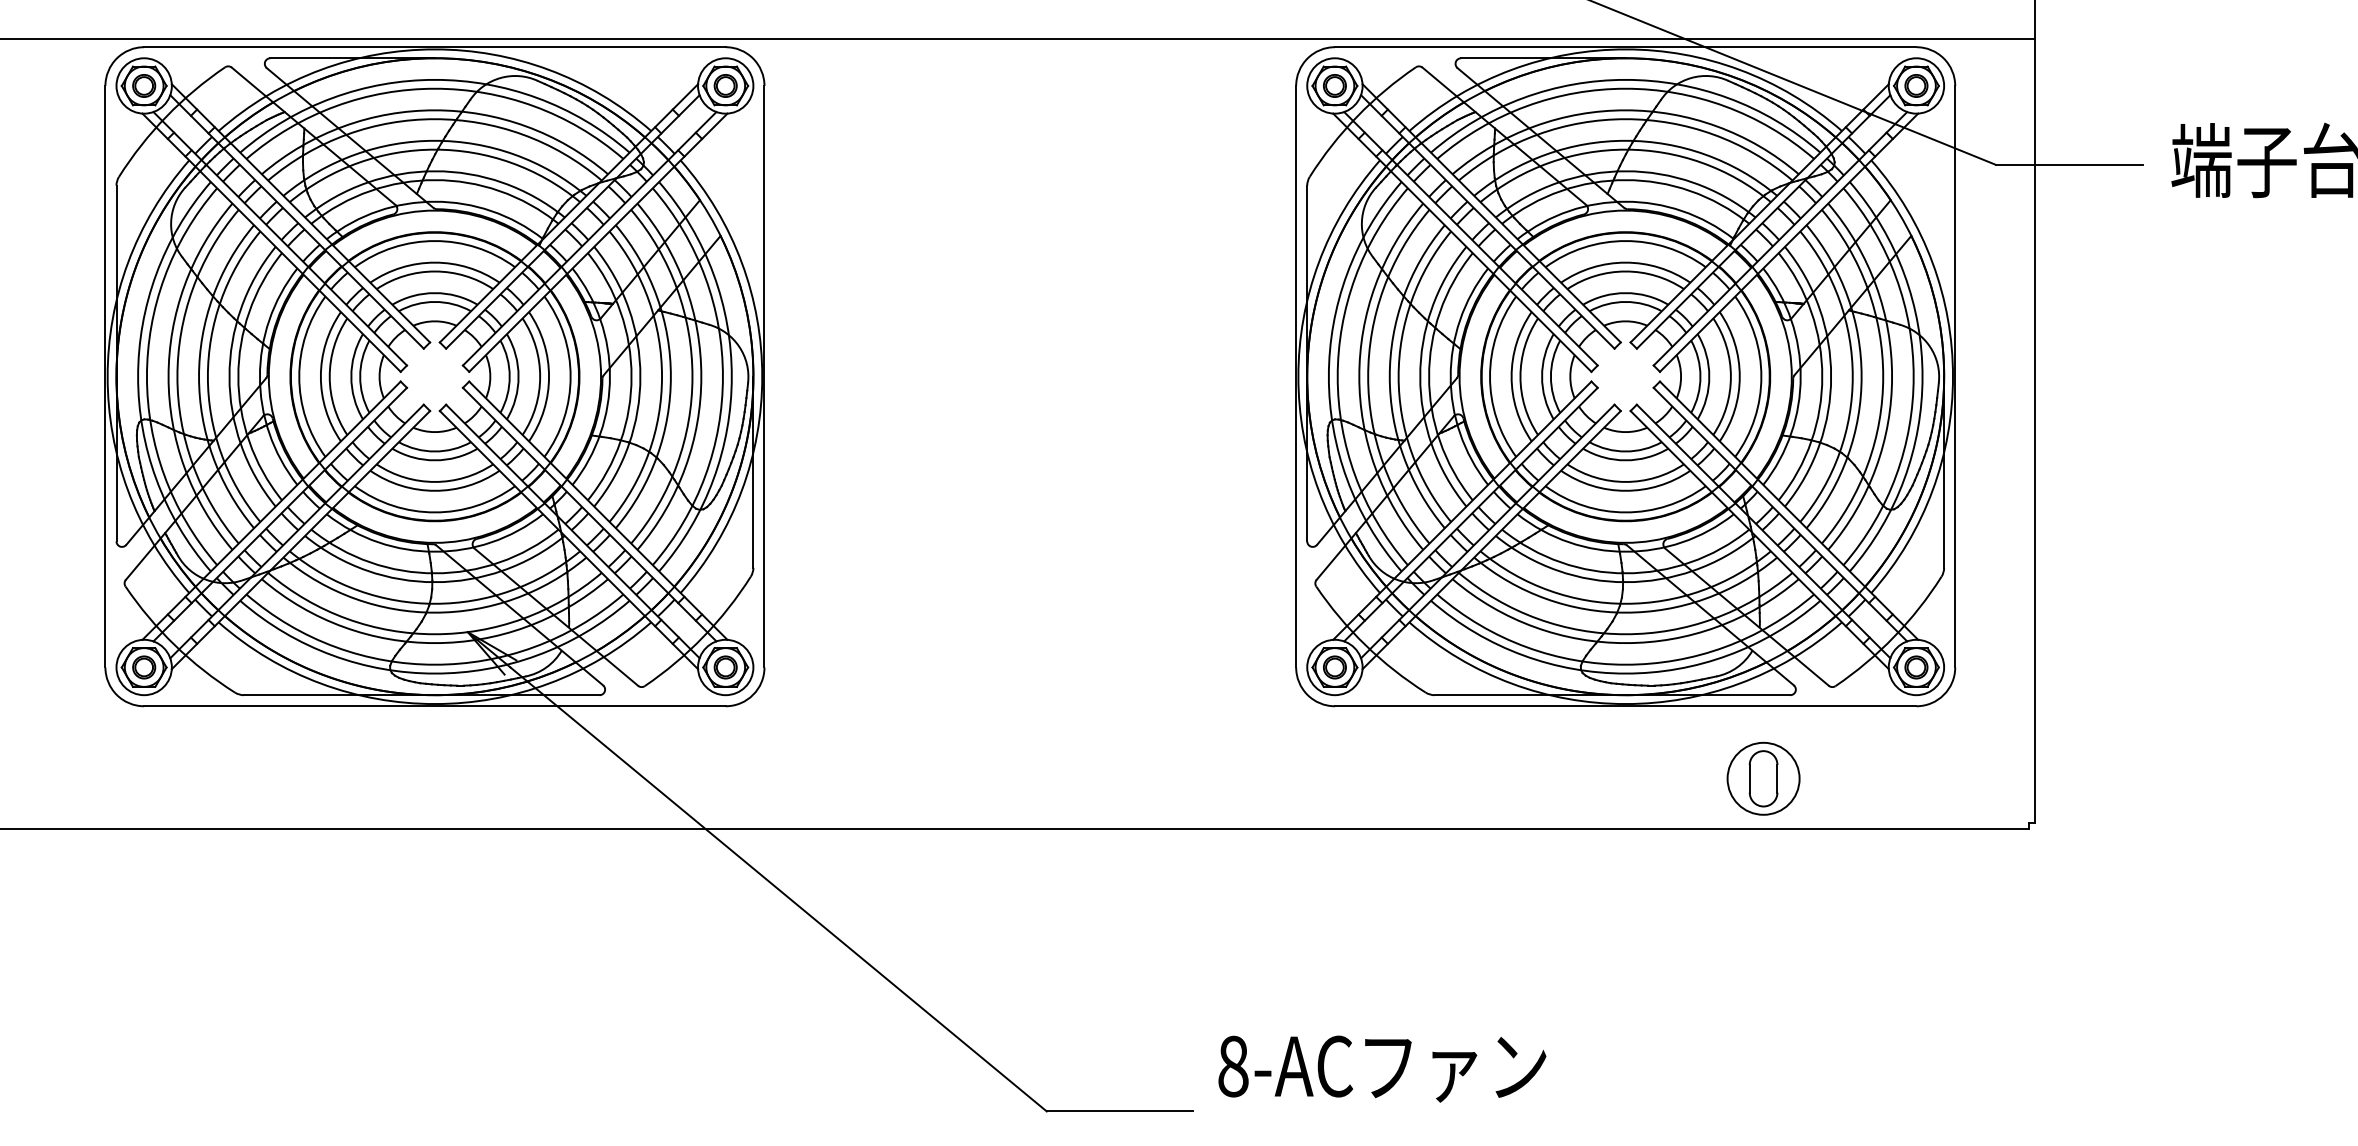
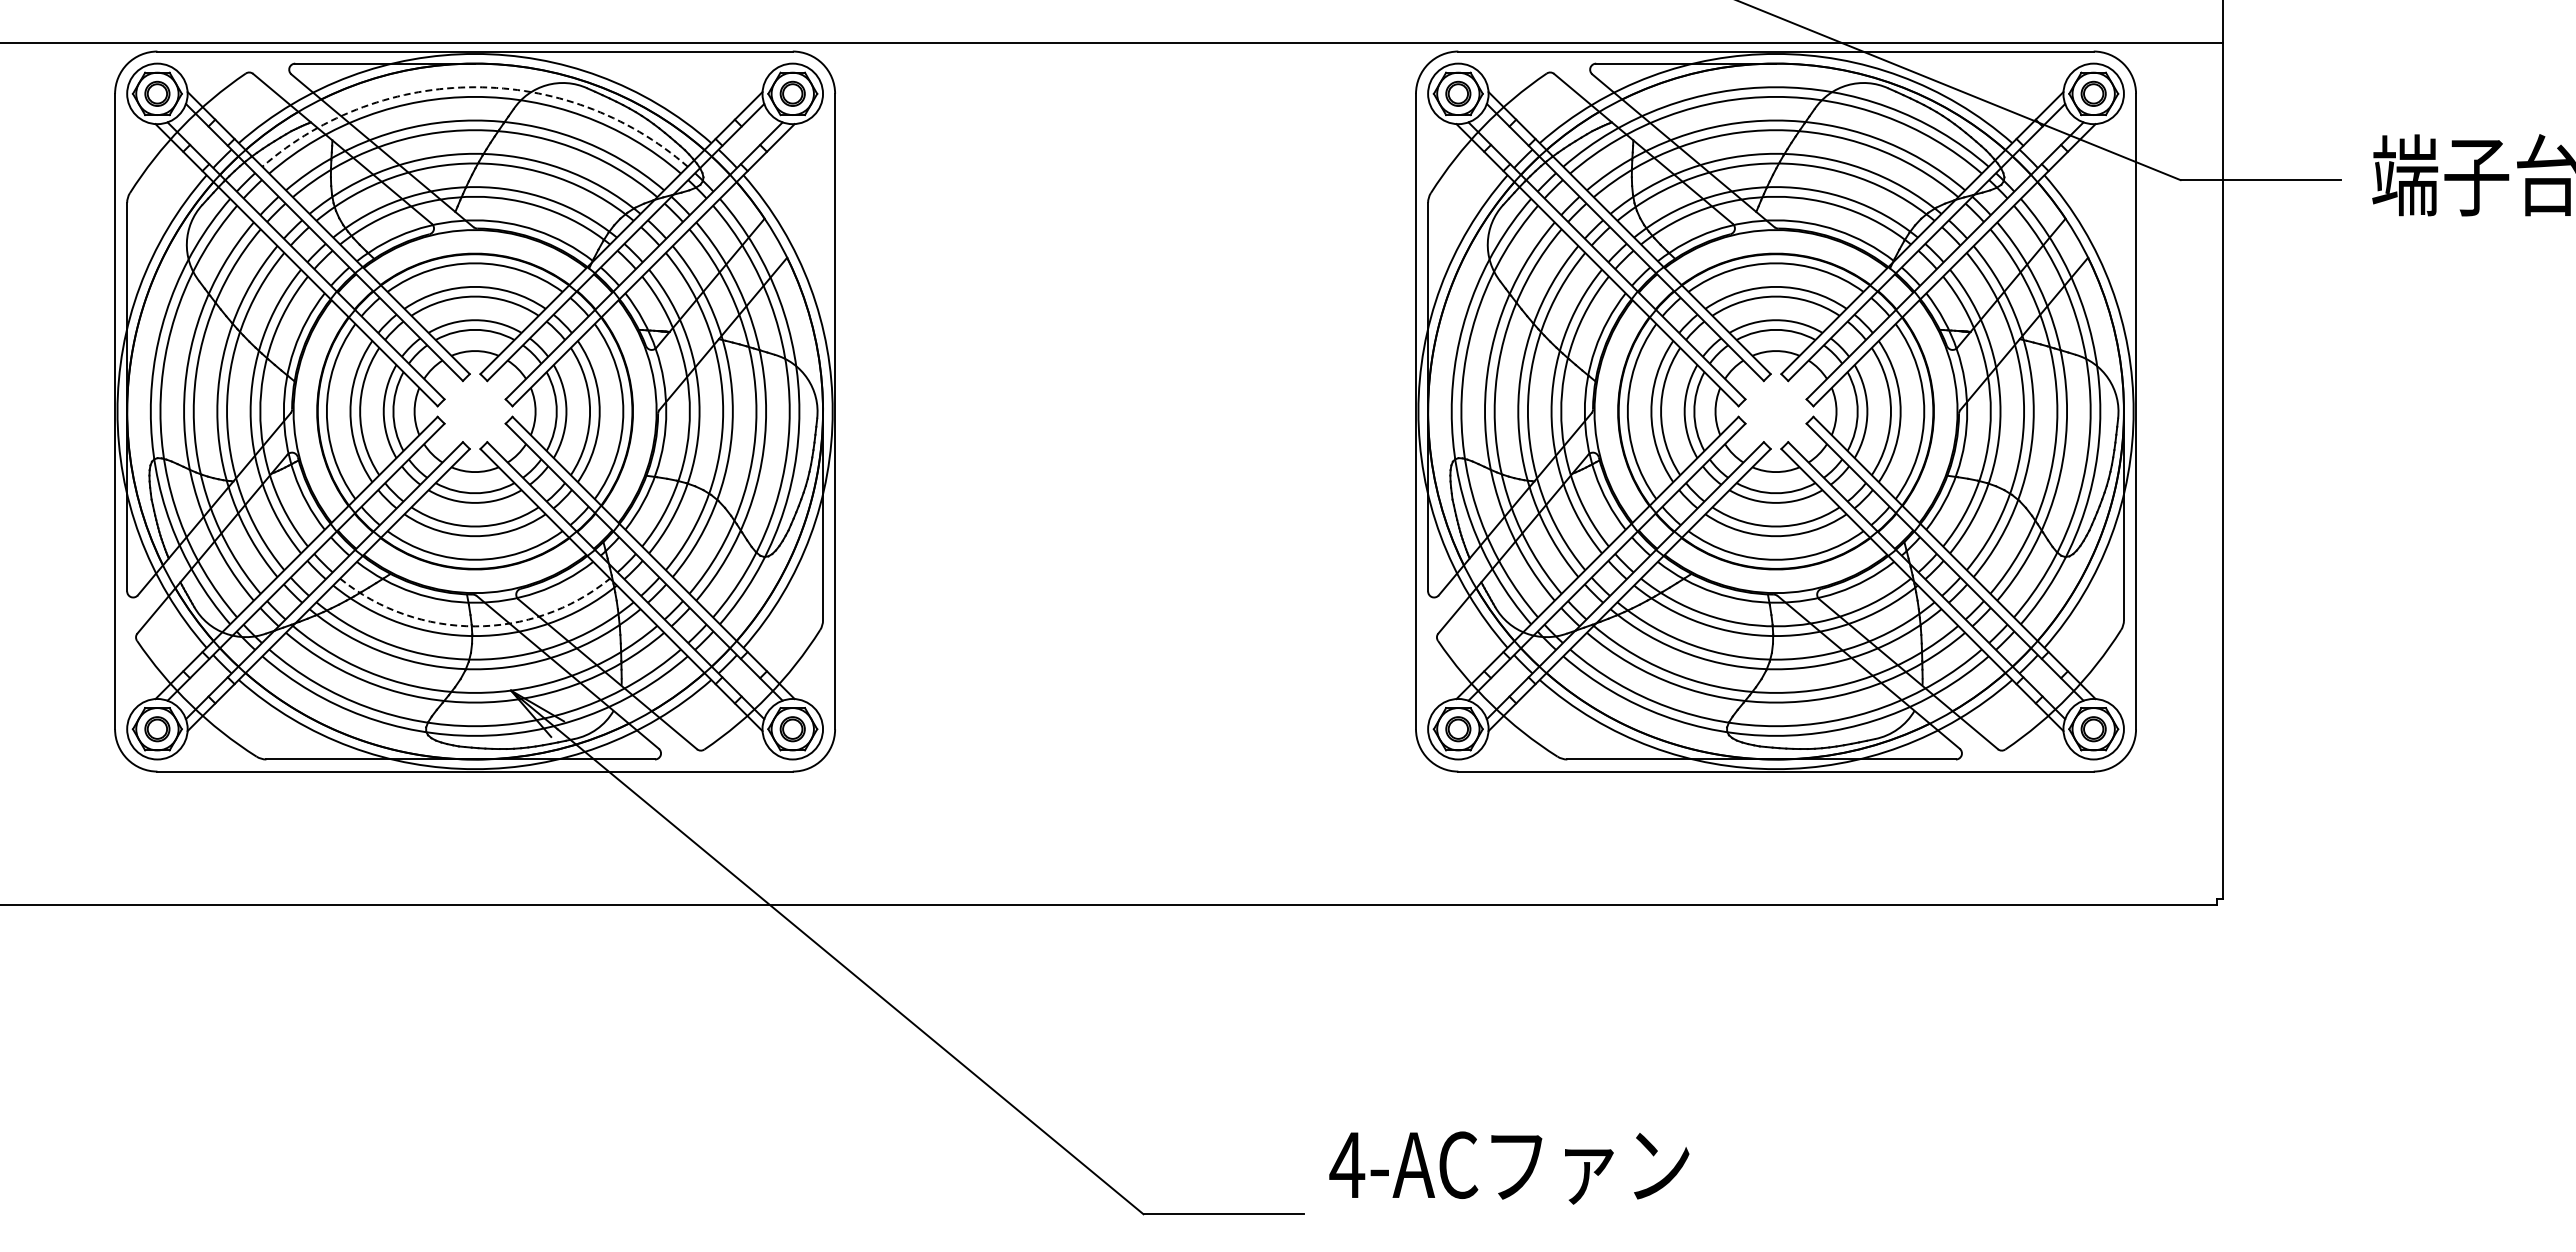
arc: (435, 80) -> (475, 87), solid -> dashed
arc: (435, 573) -> (475, 626), solid -> dashed
part: (1763, 778) -> (1926, 850), removed
text: (1233, 1065) -> (1347, 1164), 8-AC -> 4-AC

